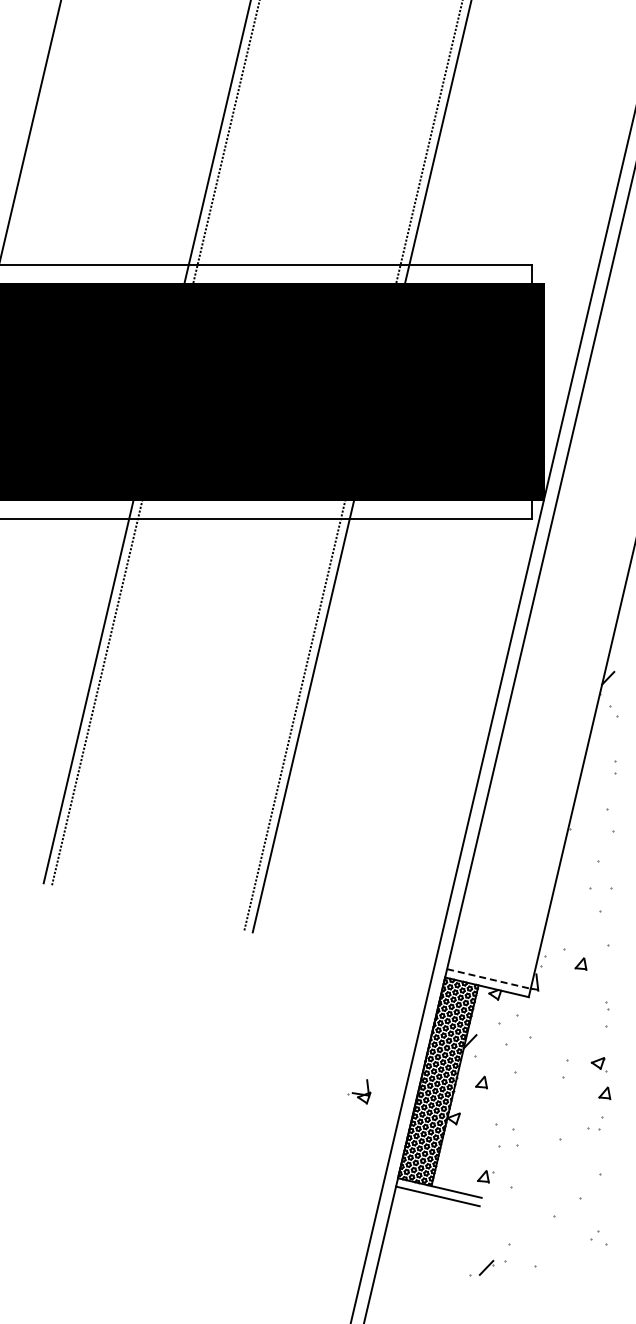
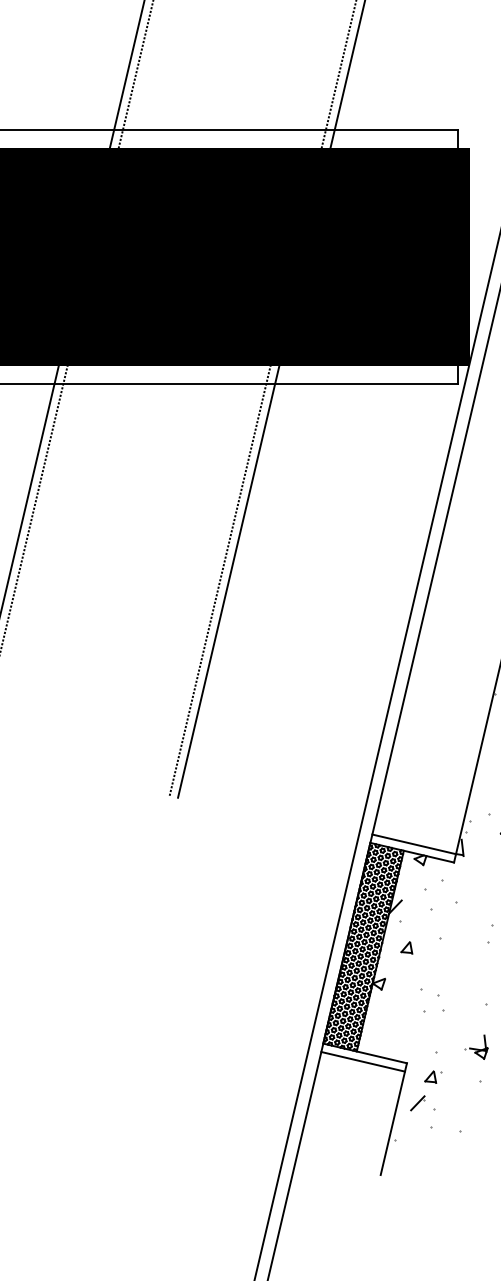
line: (488, 978) -> (413, 843), dashed -> solid
part: (359, 1091) -> (476, 1046), moved
part: (485, 1176) -> (432, 1076), moved
line: (468, 1253) -> (393, 1118), added
part: (486, 1267) -> (417, 1102), moved

